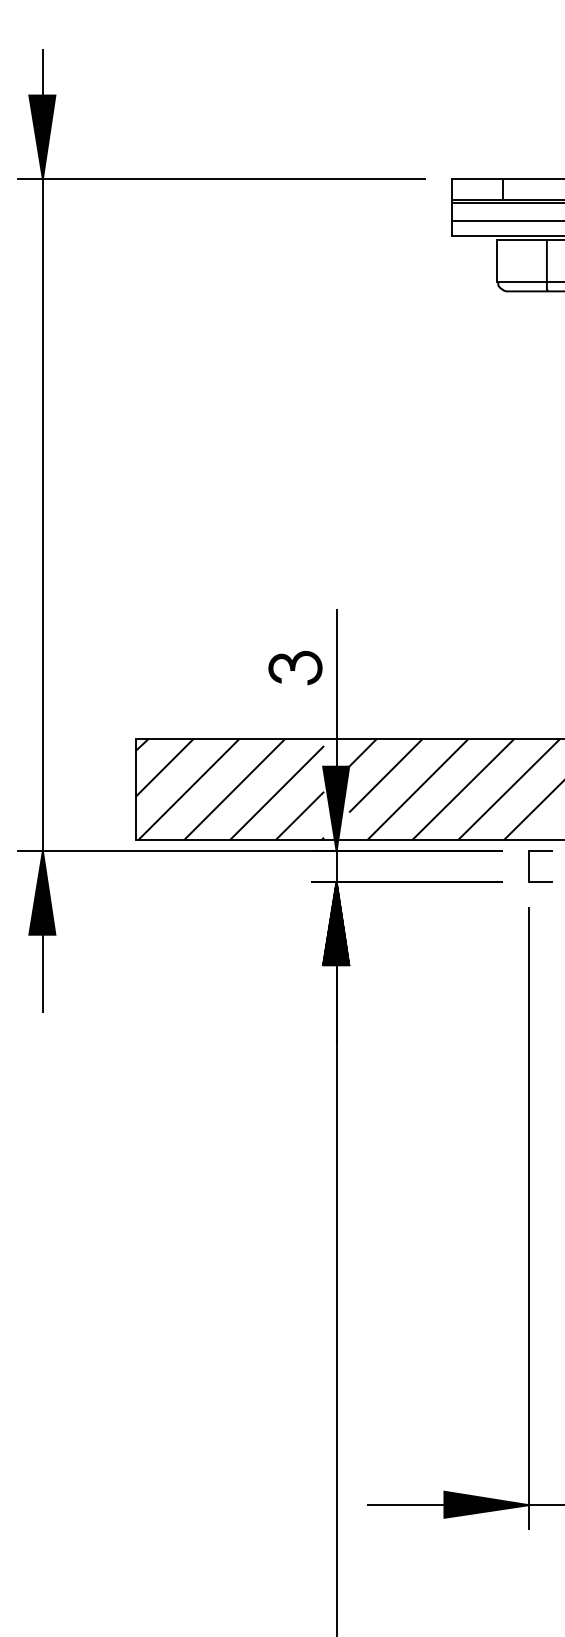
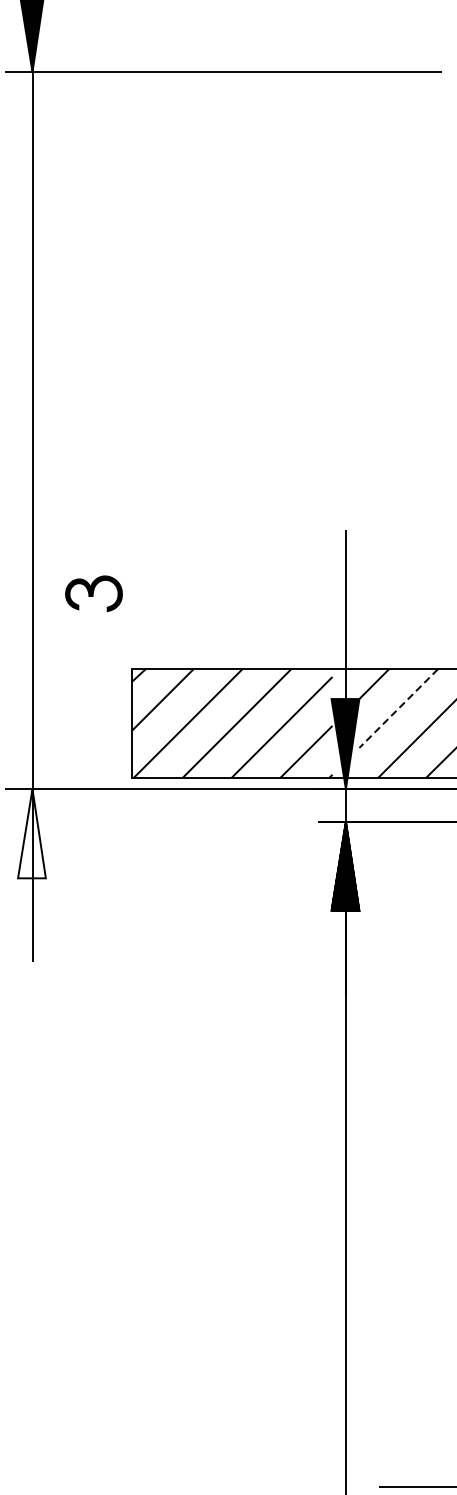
part: (295, 668) -> (93, 594), moved
line: (385, 776) -> (398, 709), solid -> dashed
fill: (42, 892) -> (32, 833), removed

